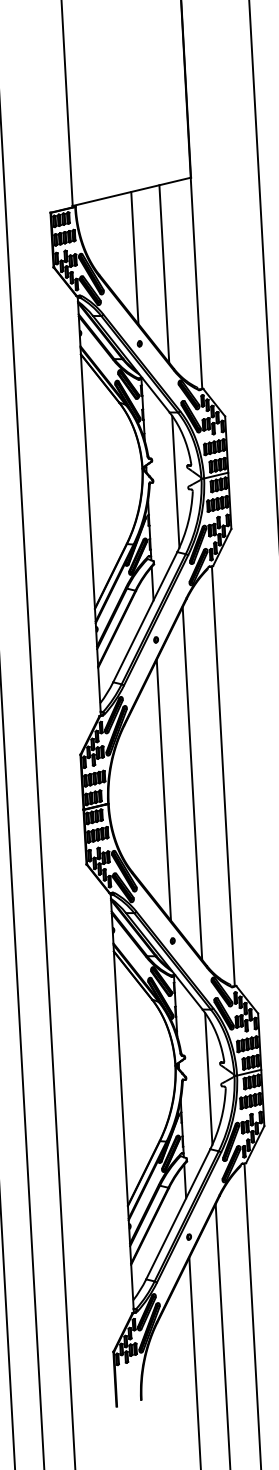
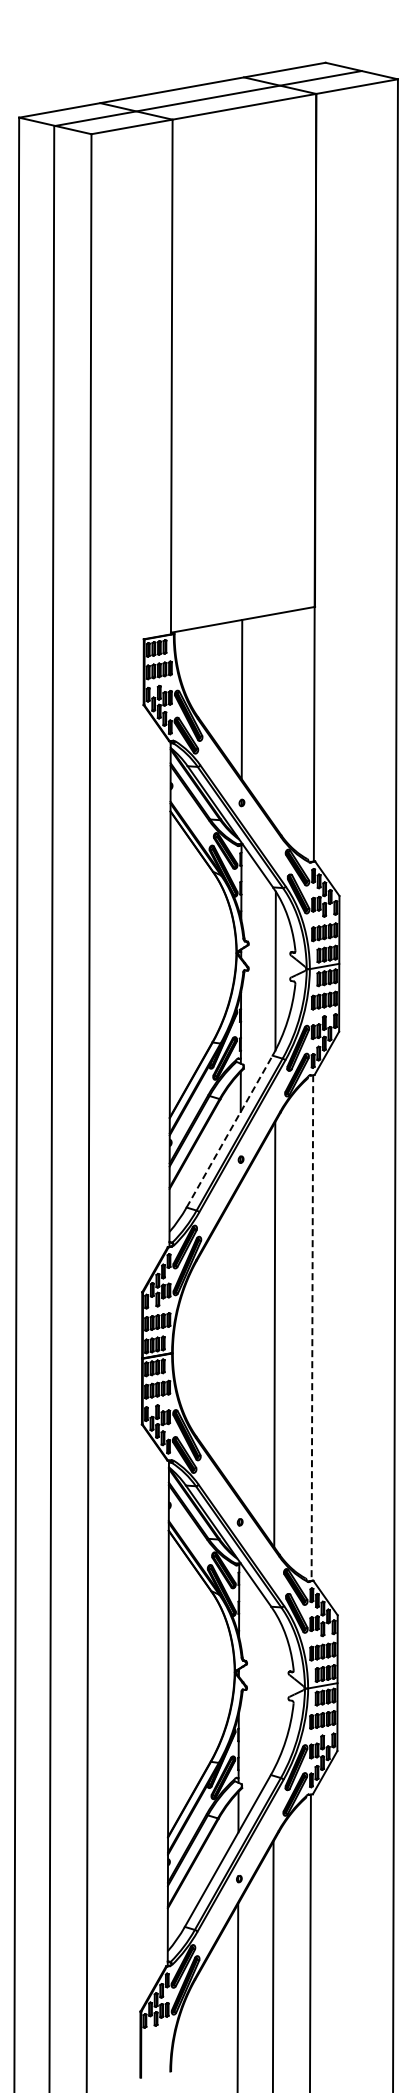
line: (164, 273) -> (276, 720), removed
line: (145, 617) -> (229, 1131), solid -> dashed
line: (223, 776) -> (312, 1328), solid -> dashed
line: (163, 790) -> (239, 1340), removed
line: (208, 1078) -> (273, 1690), removed

